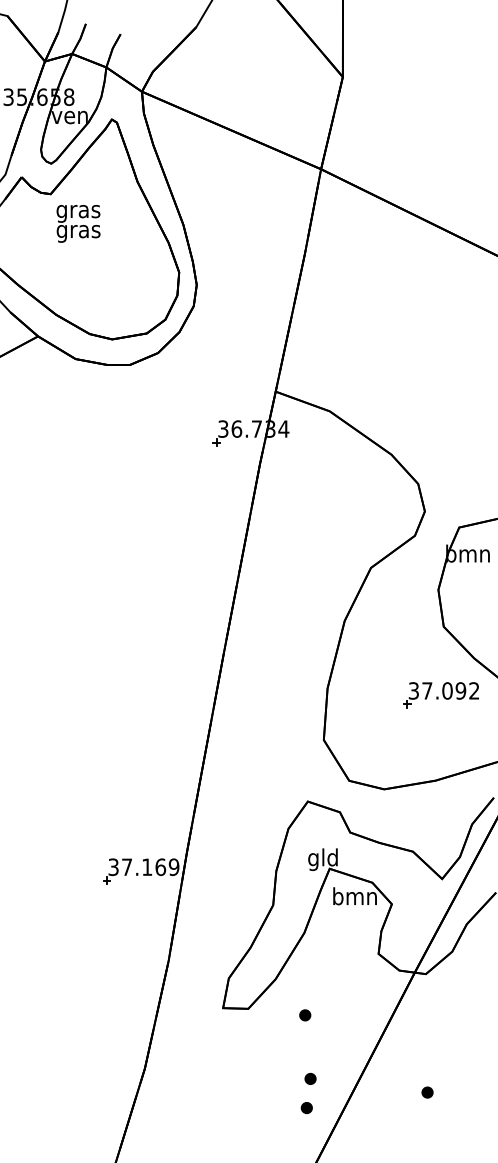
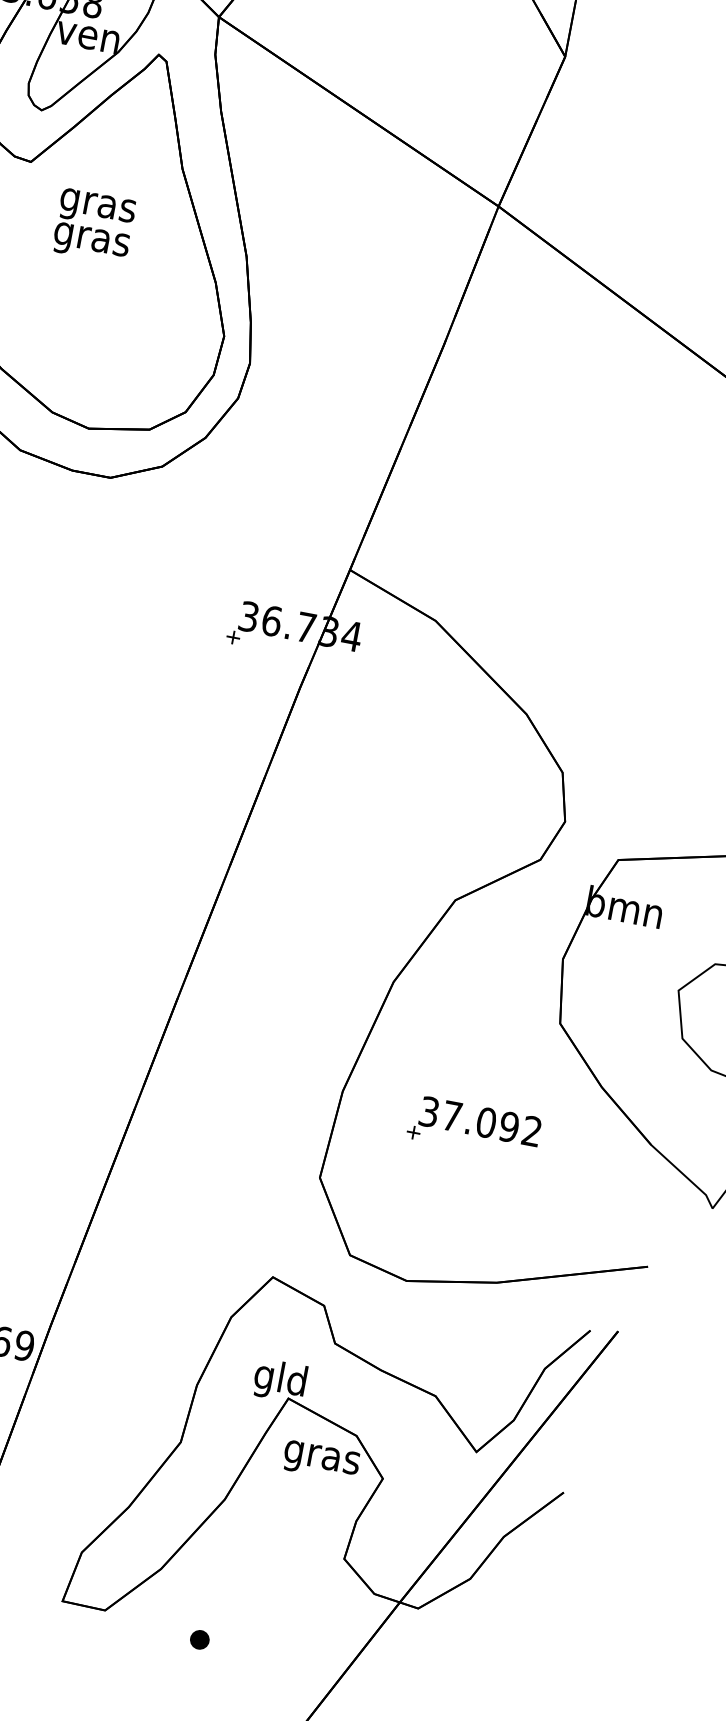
text: (78, 223) -> (94, 225), moved
part: (440, 695) -> (473, 1128), moved
text: (354, 898) -> (321, 1456), bmn -> gras

